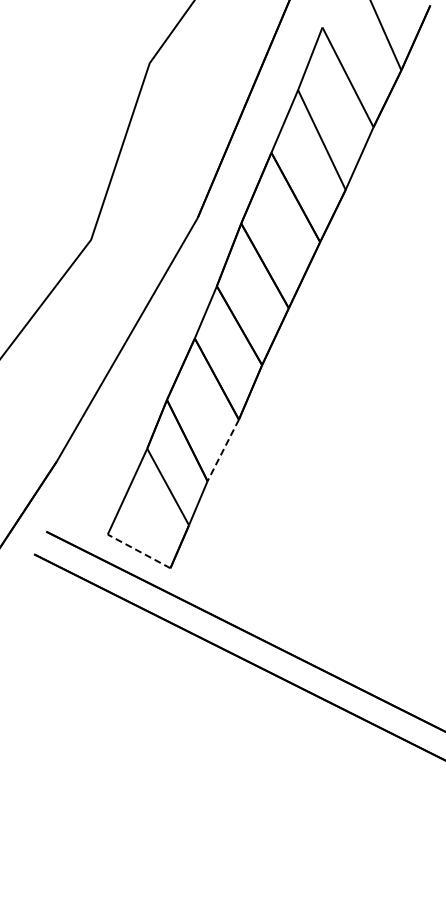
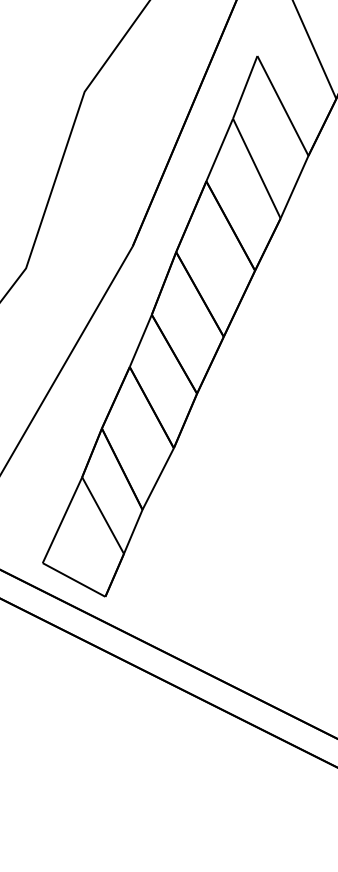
line: (223, 450) -> (158, 479), dashed -> solid
line: (139, 551) -> (74, 580), dashed -> solid

